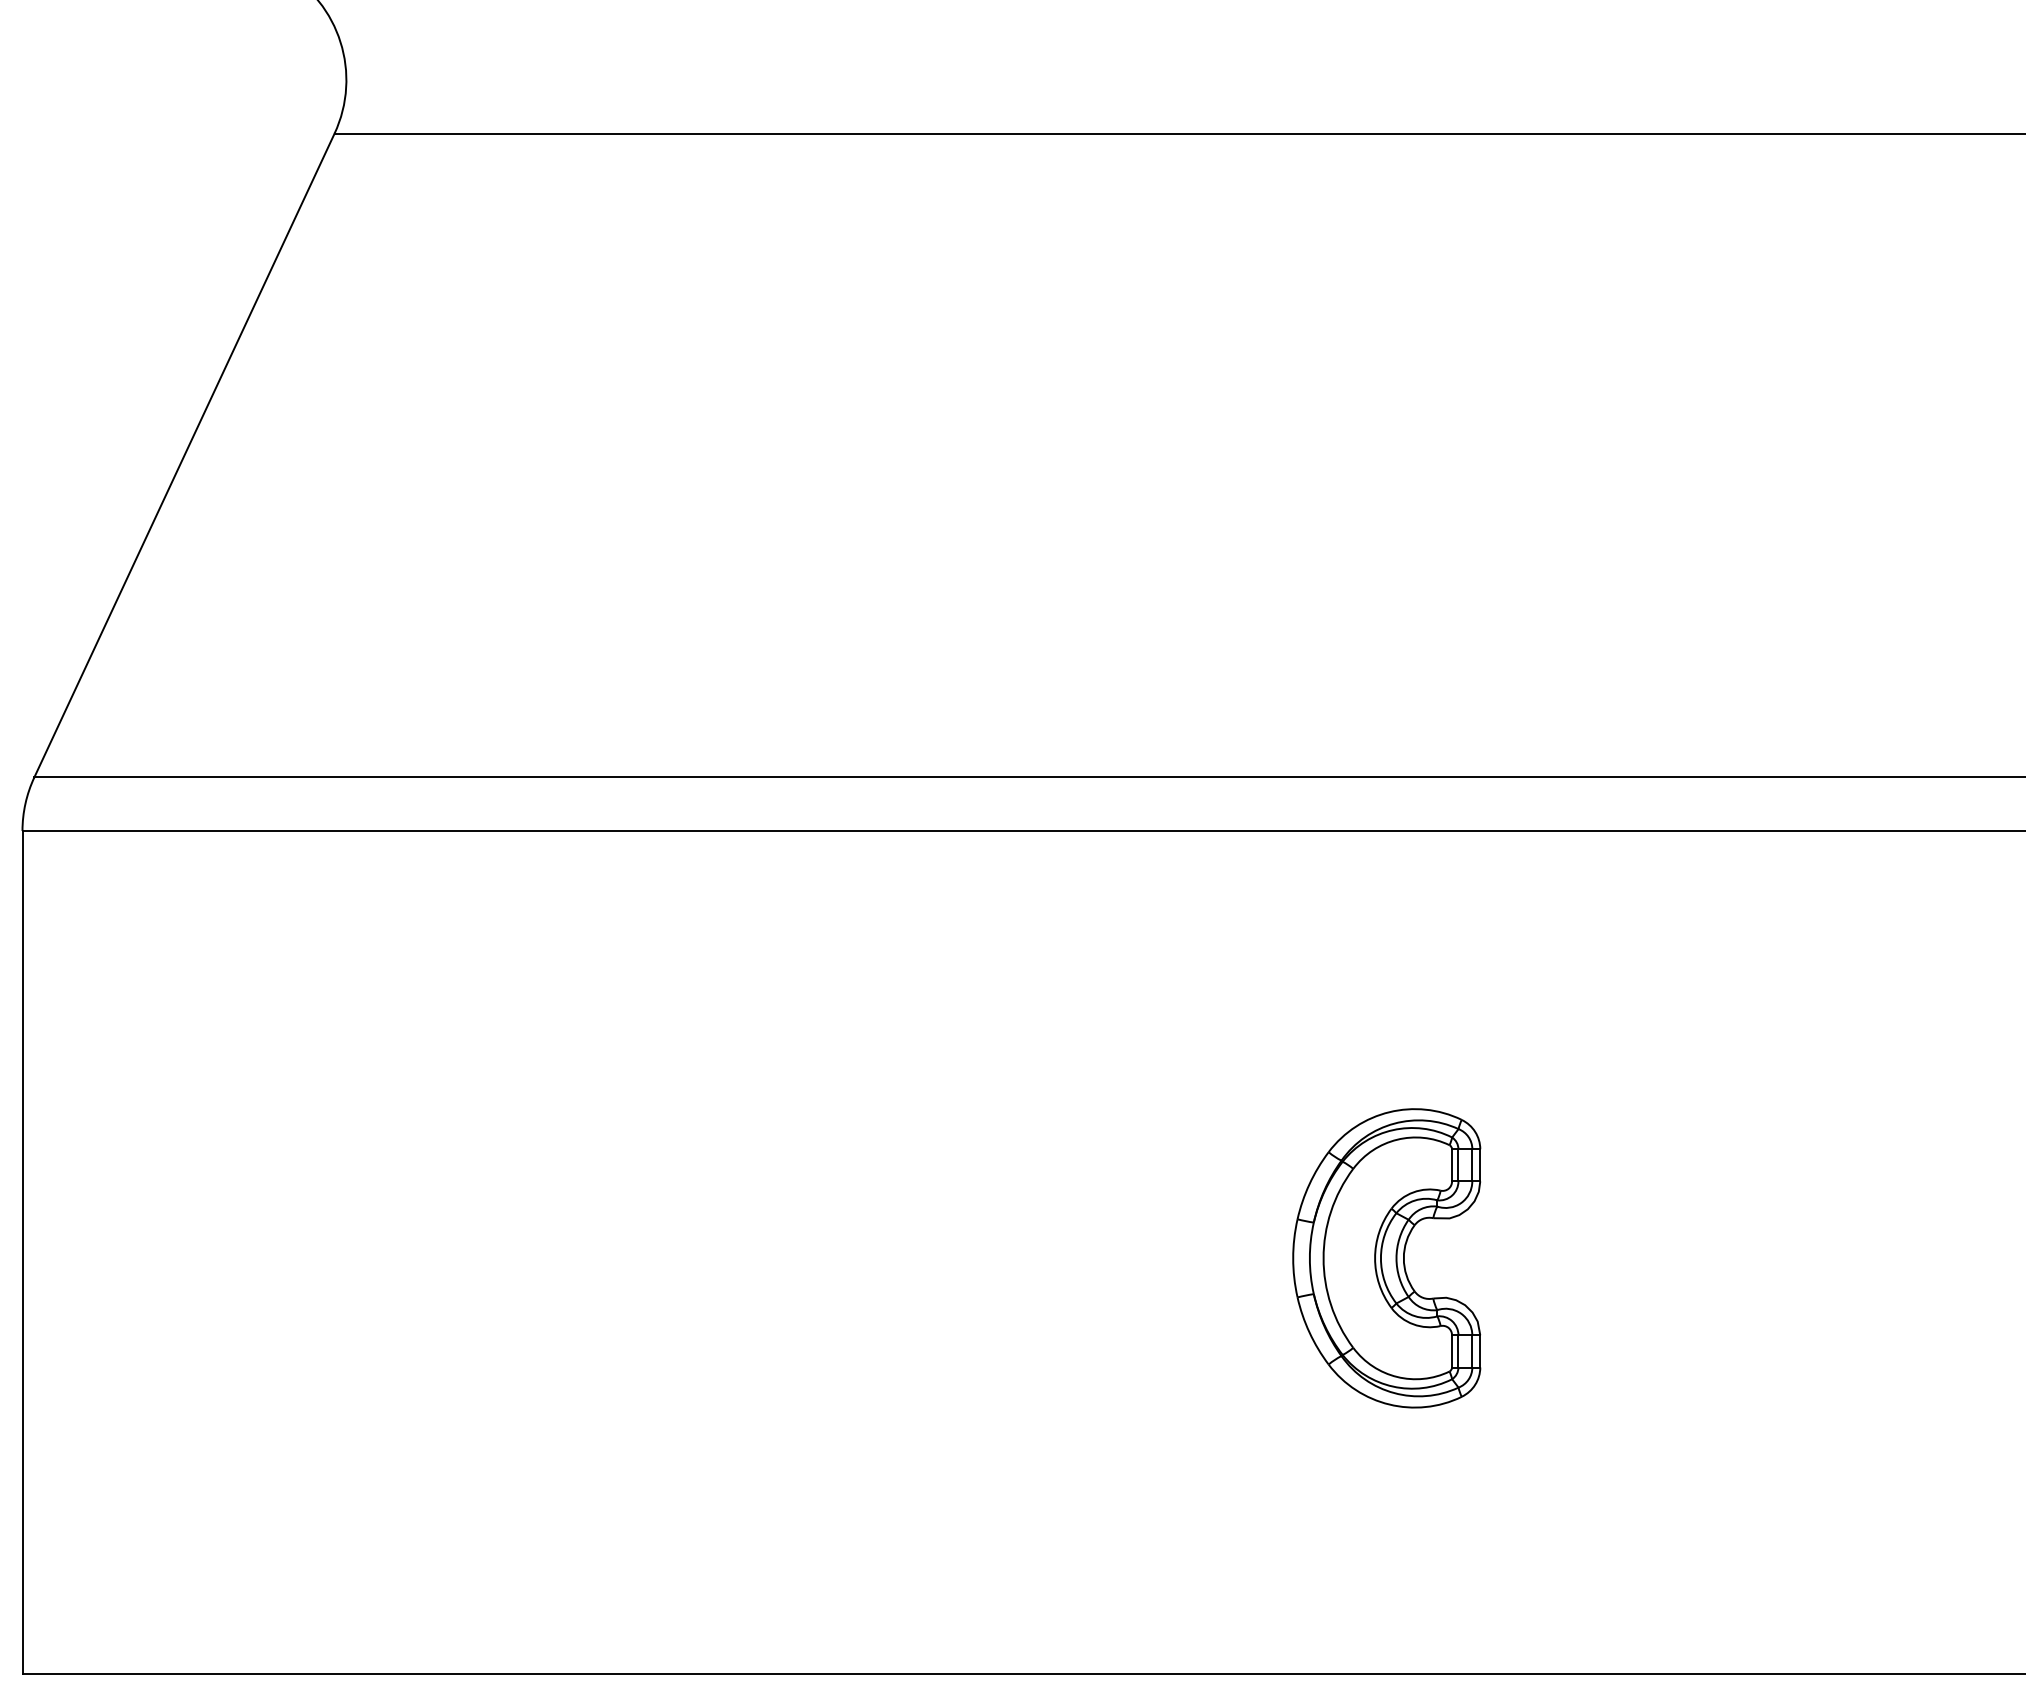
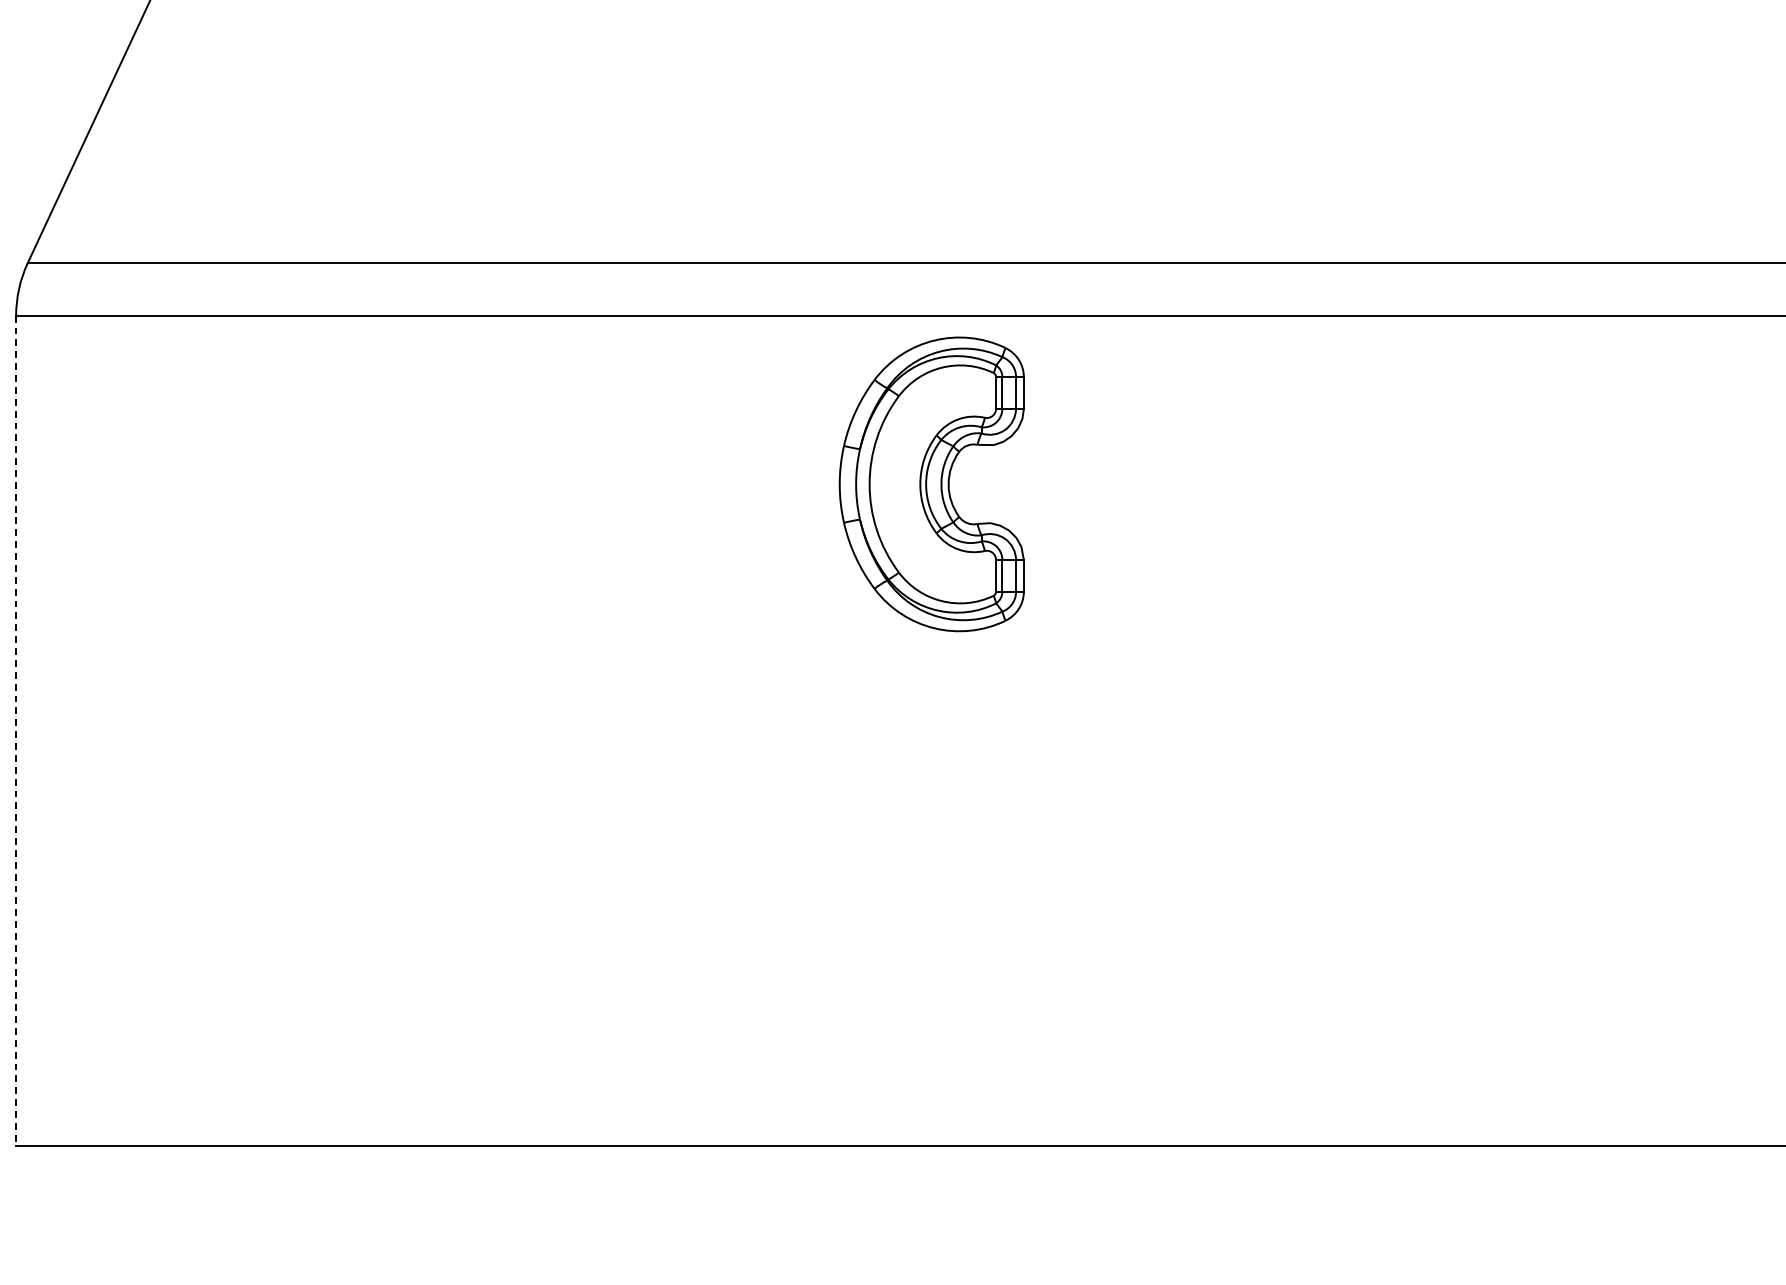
line: (22, 1252) -> (16, 730), solid -> dashed
part: (1386, 1258) -> (931, 484), moved

